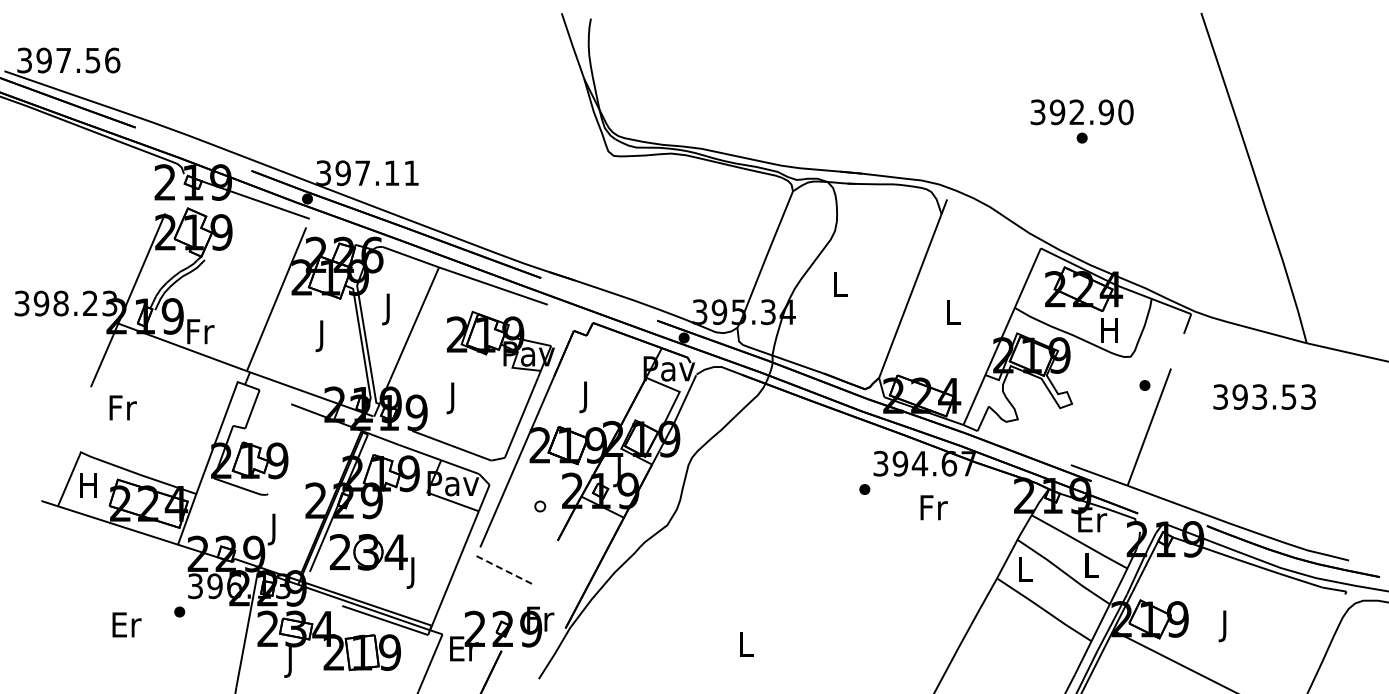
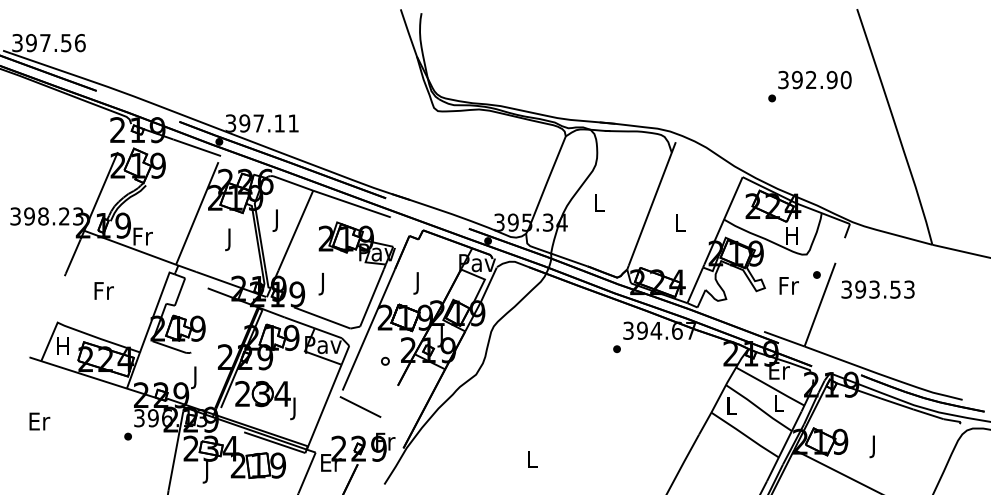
text: (1081, 112) -> (814, 80), moved
text: (1264, 396) -> (877, 289), moved
text: (122, 407) -> (103, 290), moved
text: (933, 507) -> (788, 285), moved
line: (505, 570) -> (360, 406), dashed -> solid
text: (126, 624) -> (39, 421), moved

